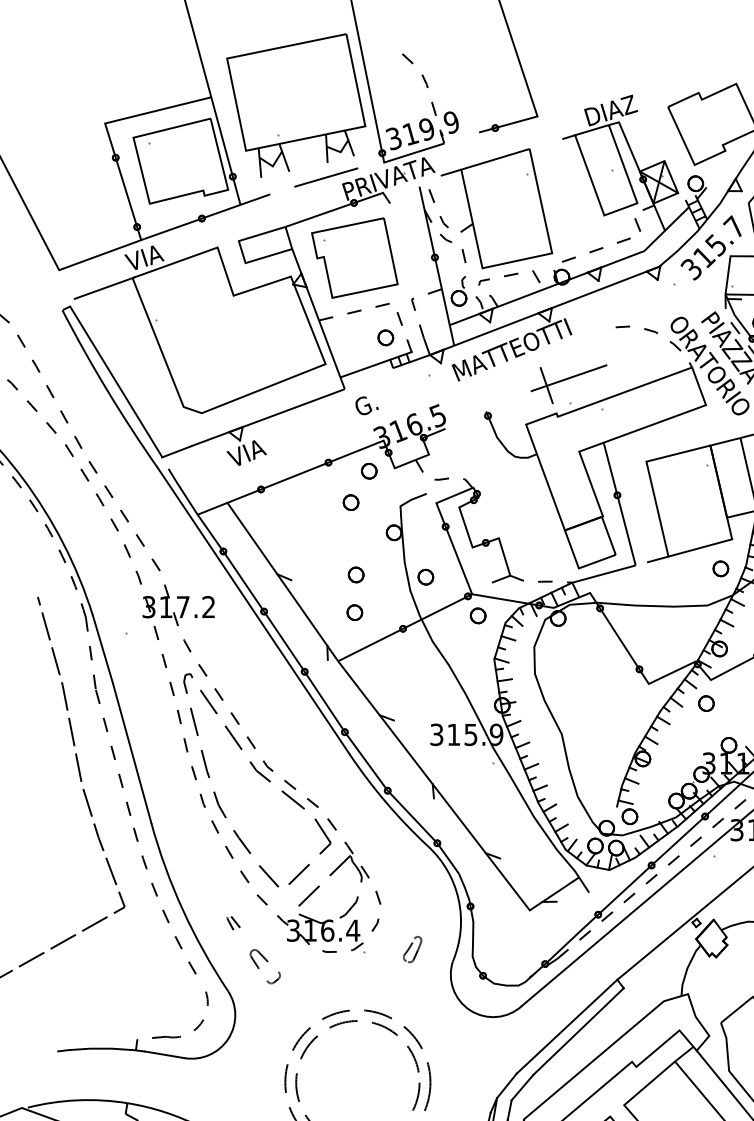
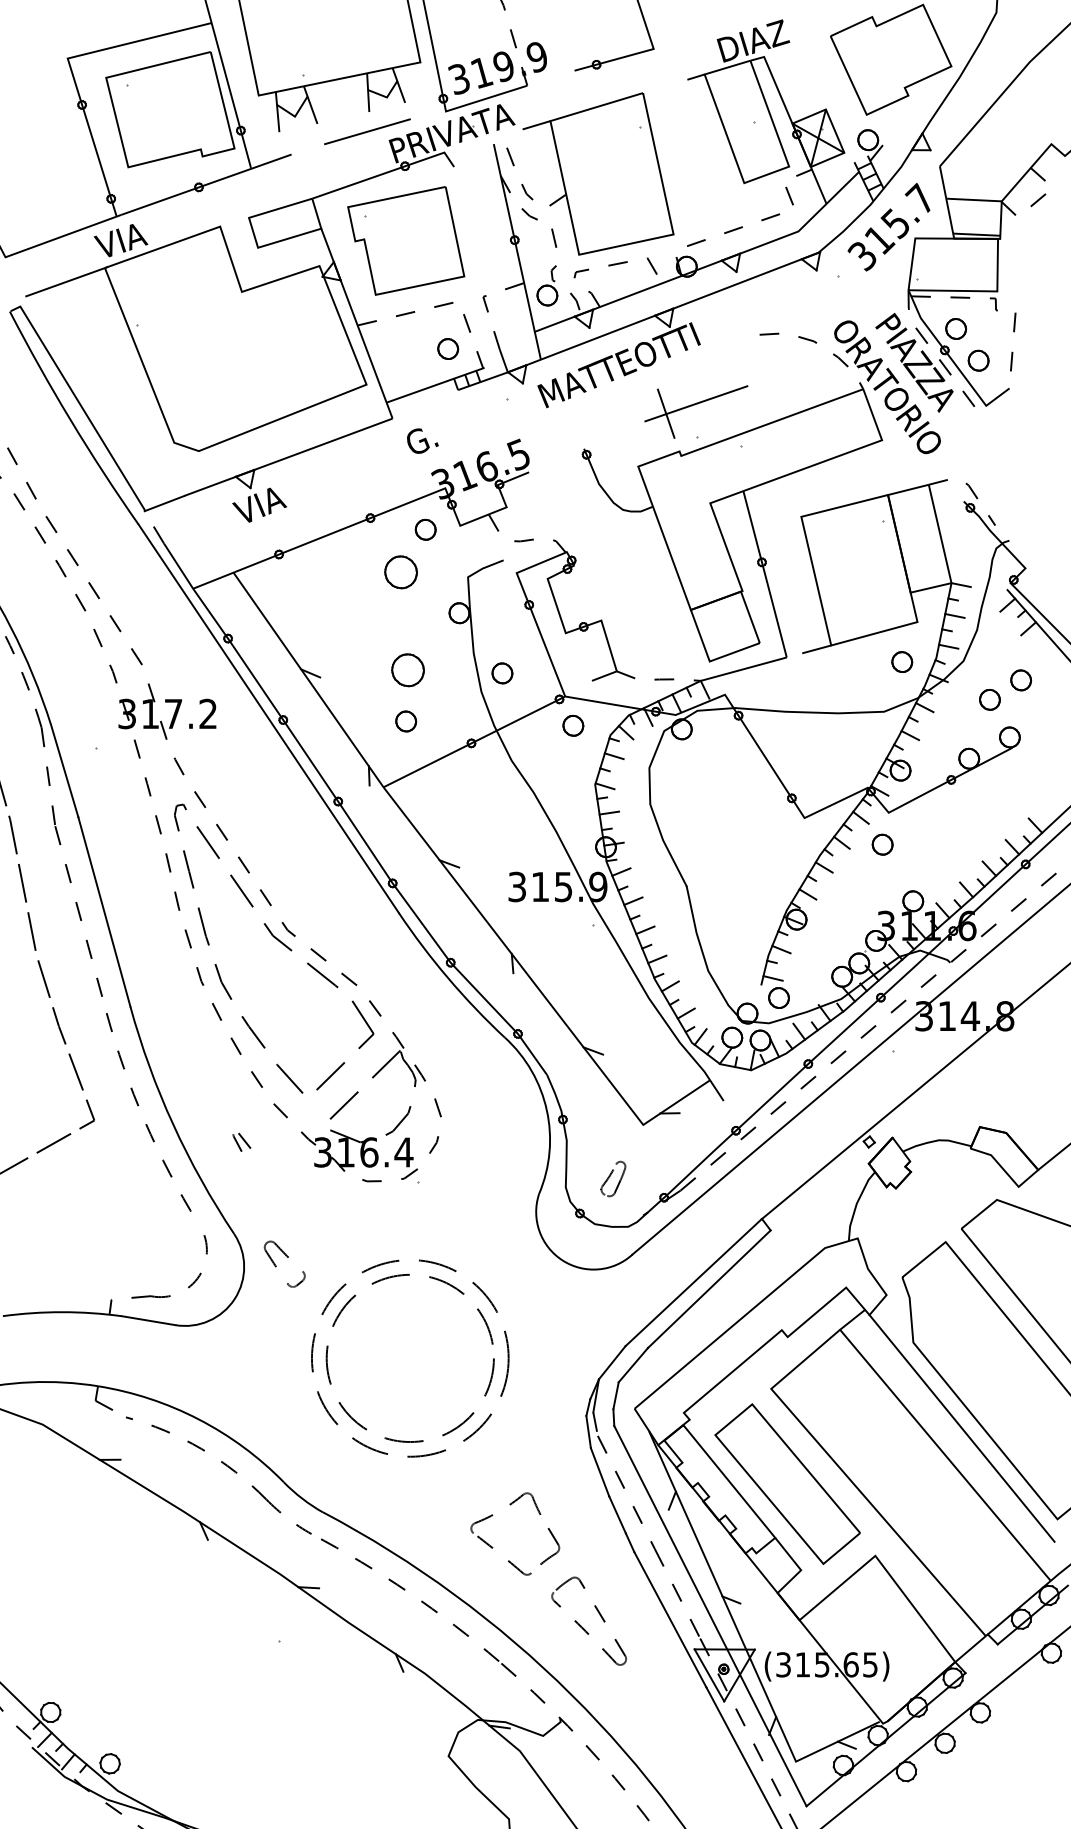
part: (350, 502) -> (400, 572), size x1.6
part: (355, 575) -> (407, 670), size x1.6
part: (412, 949) -> (613, 1178), moved
part: (267, 961) -> (287, 1257), moved

